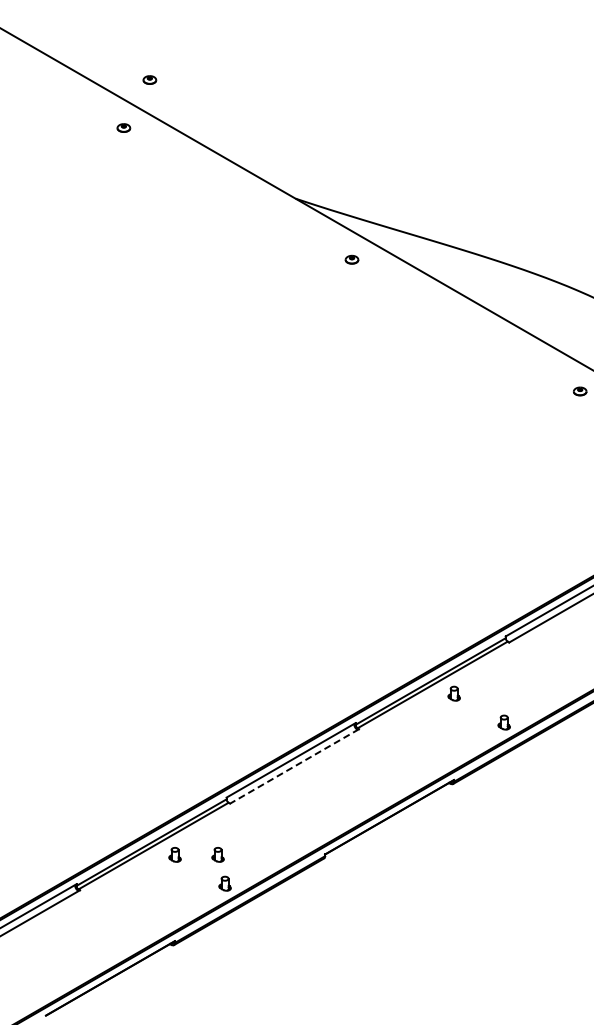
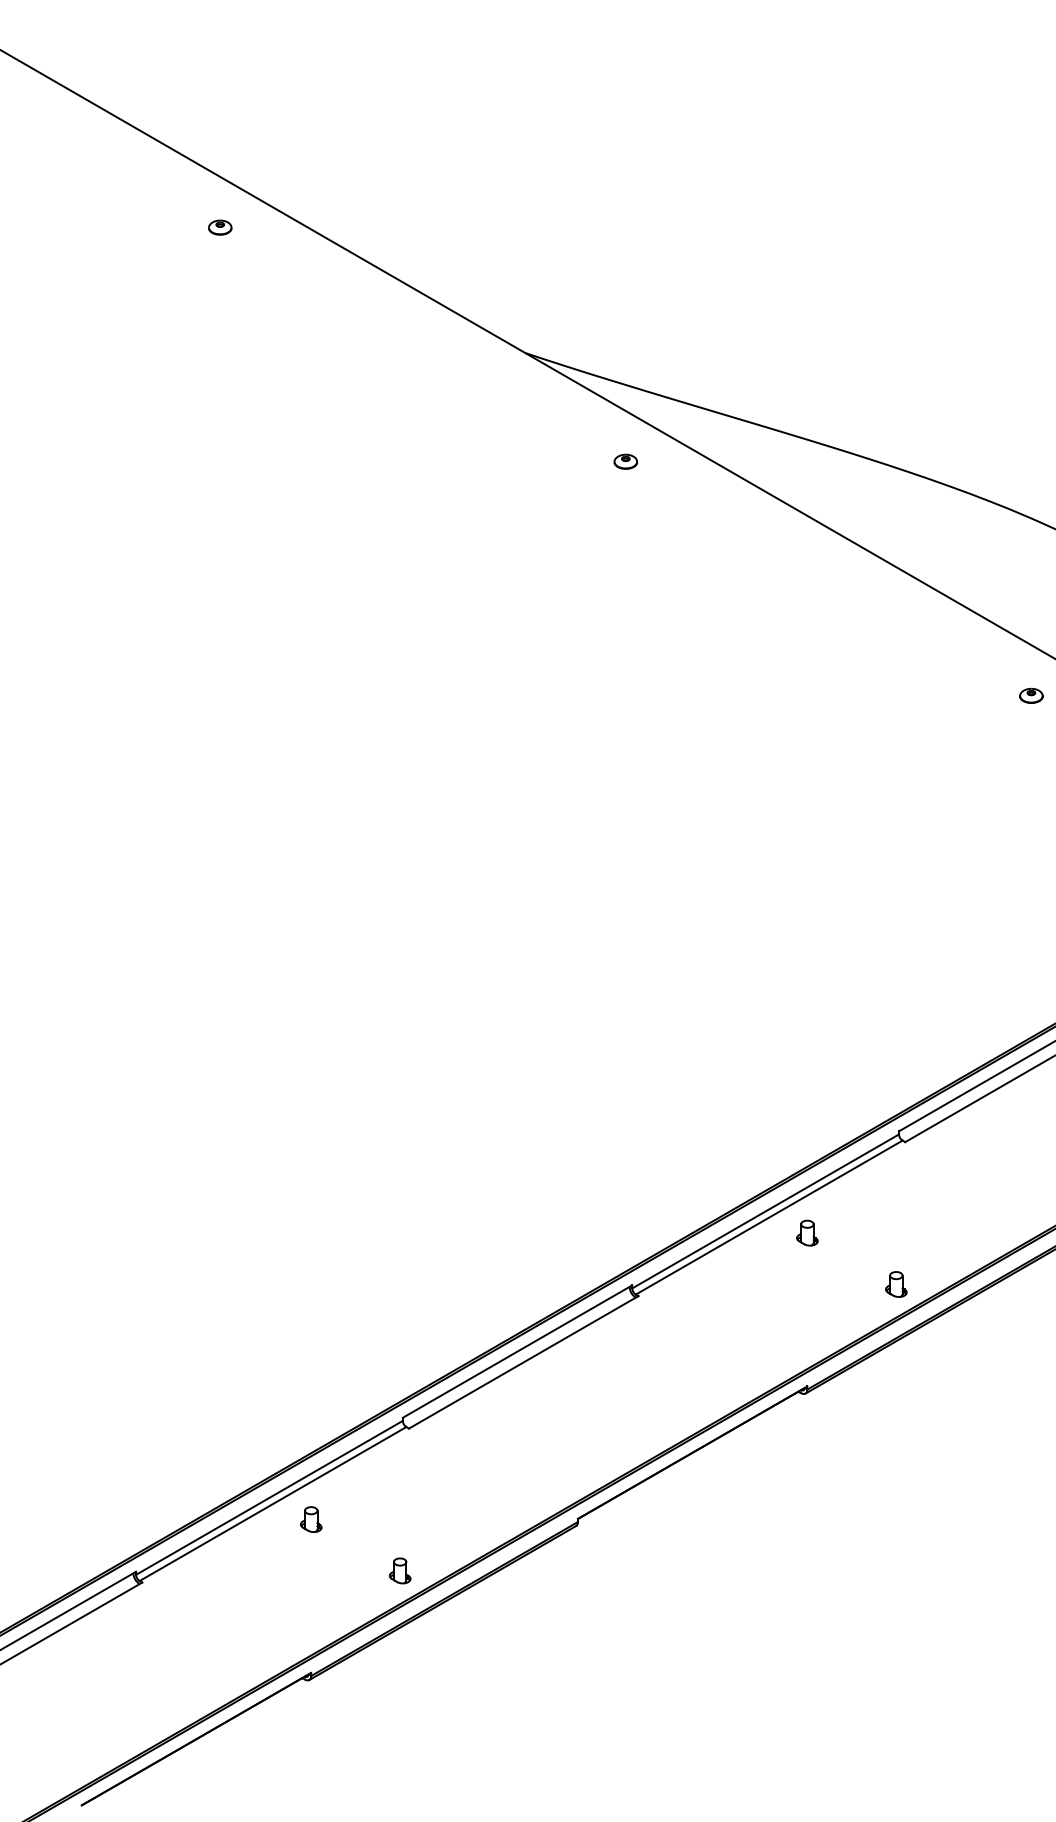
part: (149, 79) -> (265, 141), removed
line: (294, 766) -> (523, 1362), dashed -> solid
part: (217, 854) -> (386, 1518), removed

